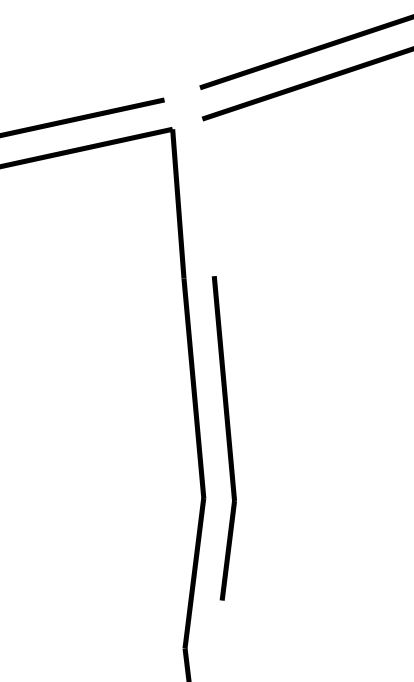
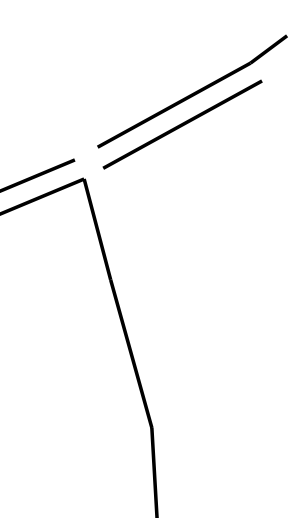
part: (226, 437) -> (159, 383), removed

